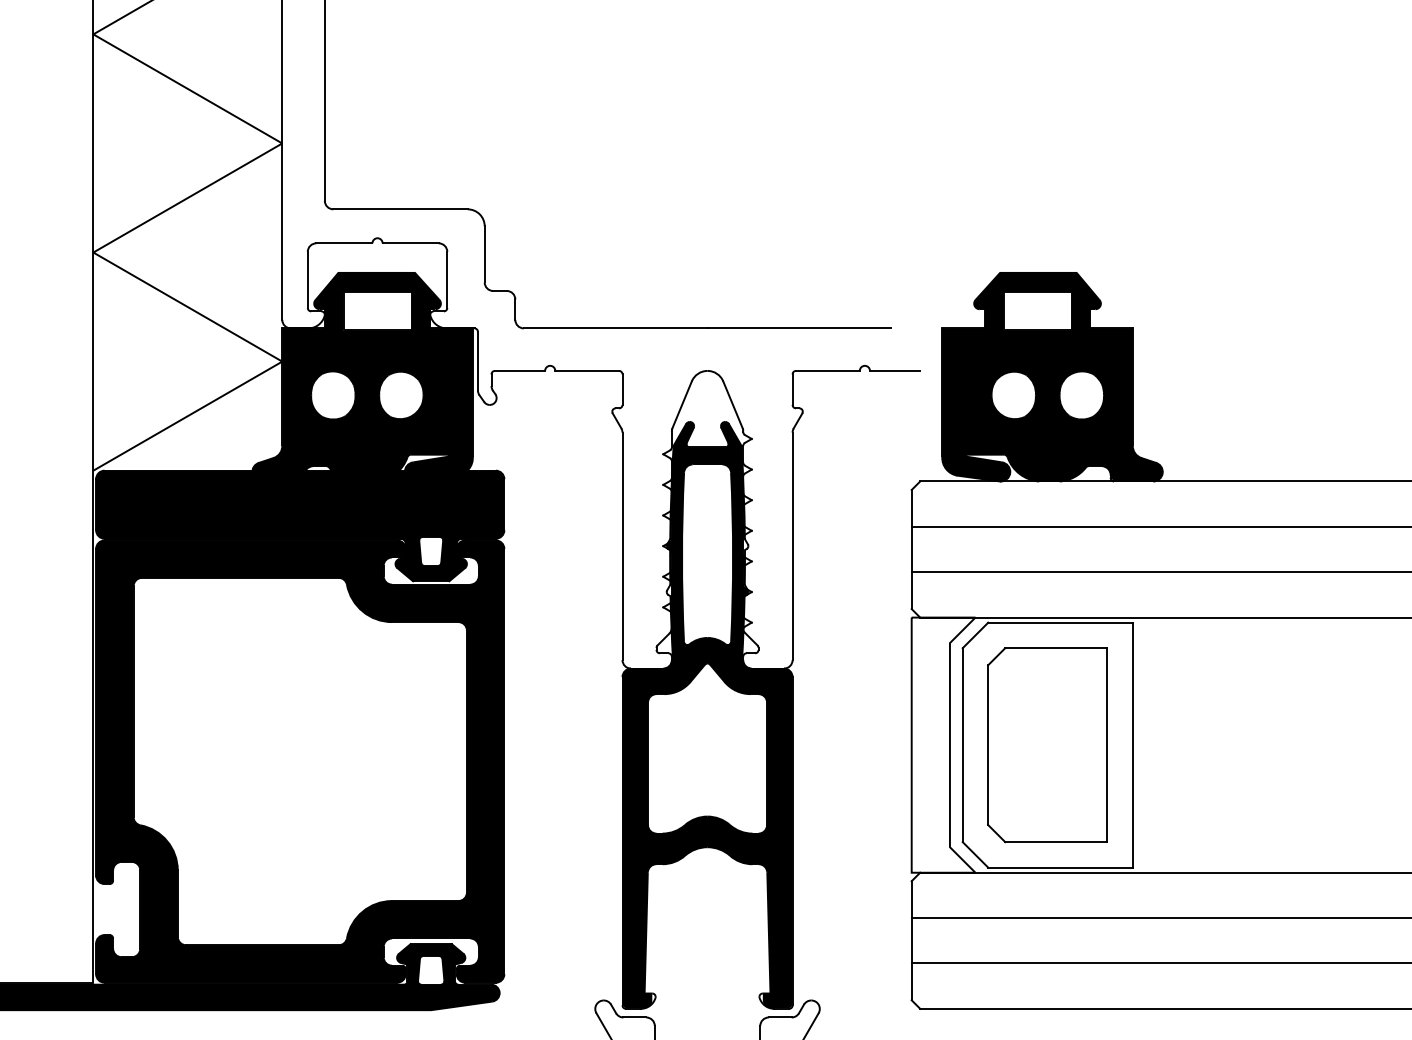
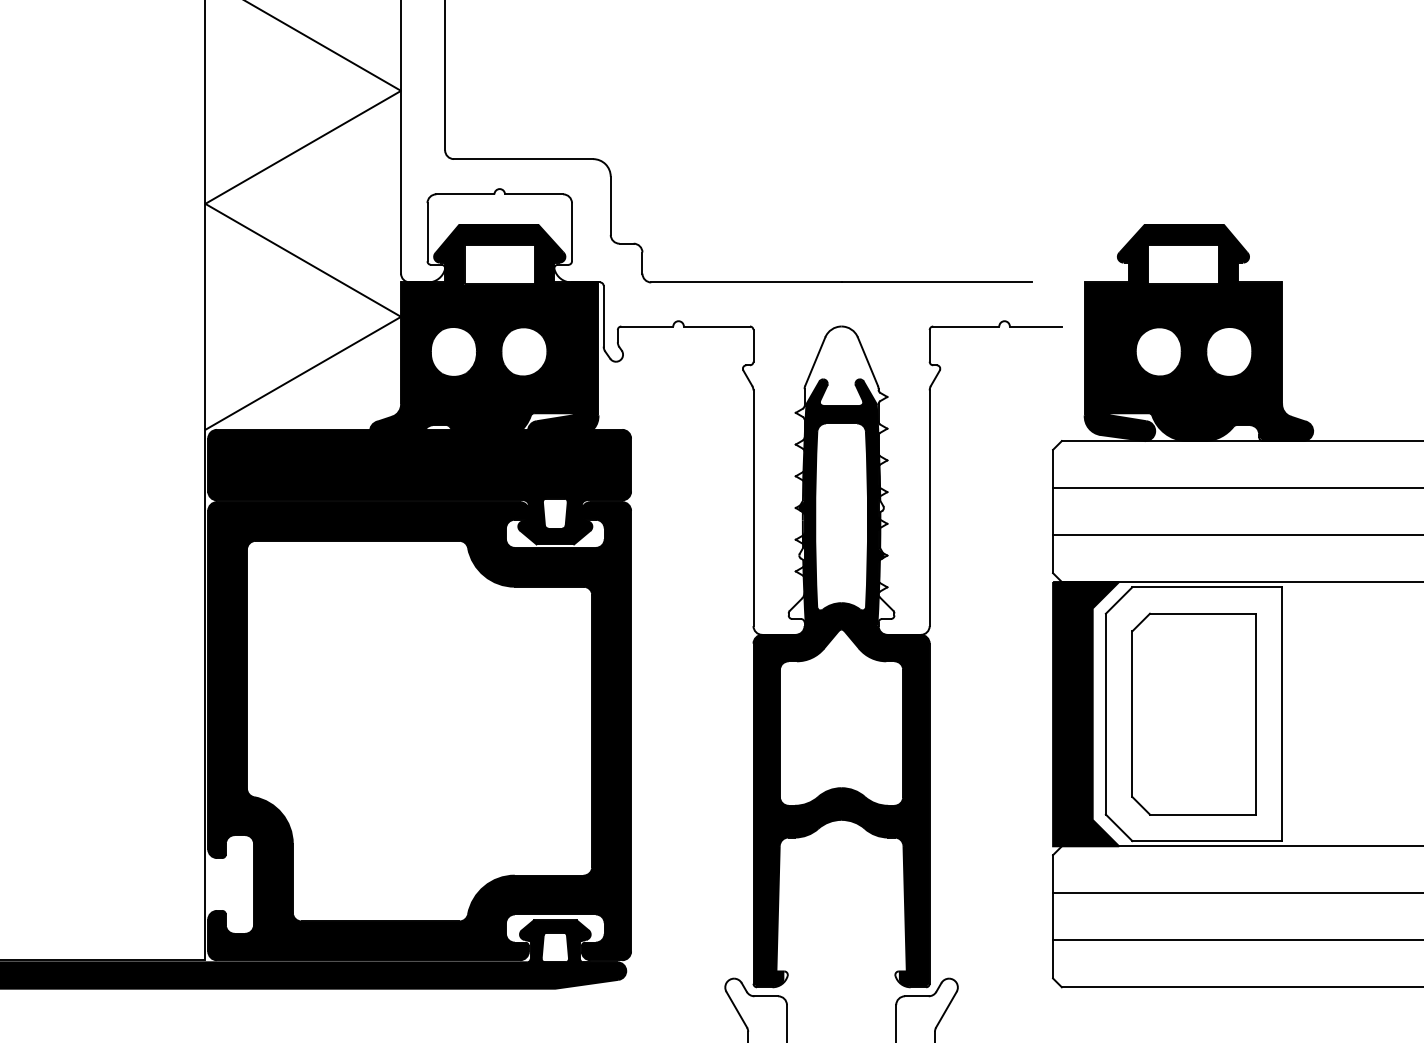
fill: (943, 744) -> (1086, 713), added

